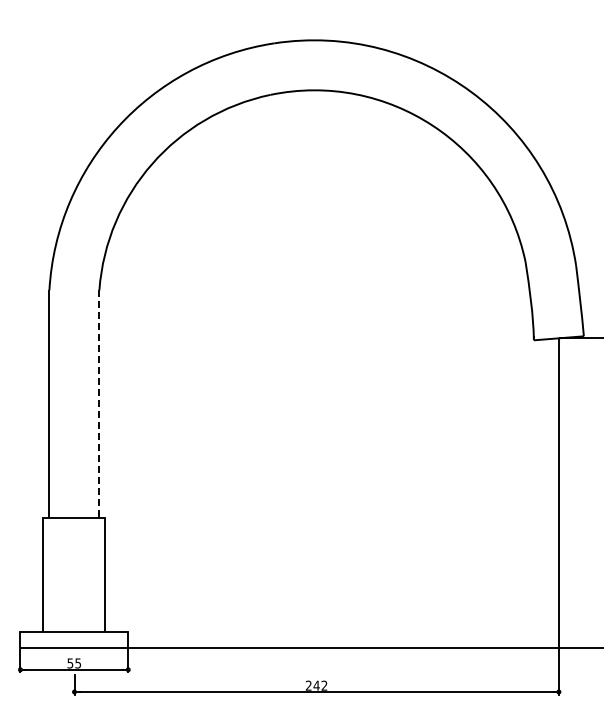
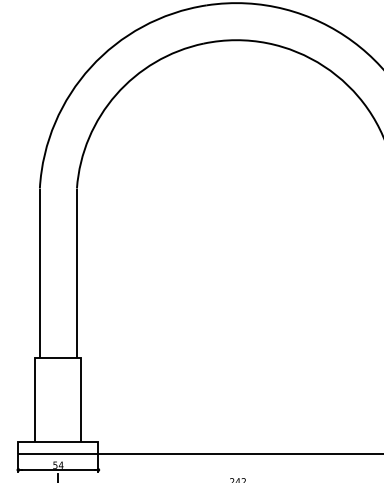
line: (99, 404) -> (77, 273), dashed -> solid
text: (78, 663) -> (61, 465), 55 -> 54

